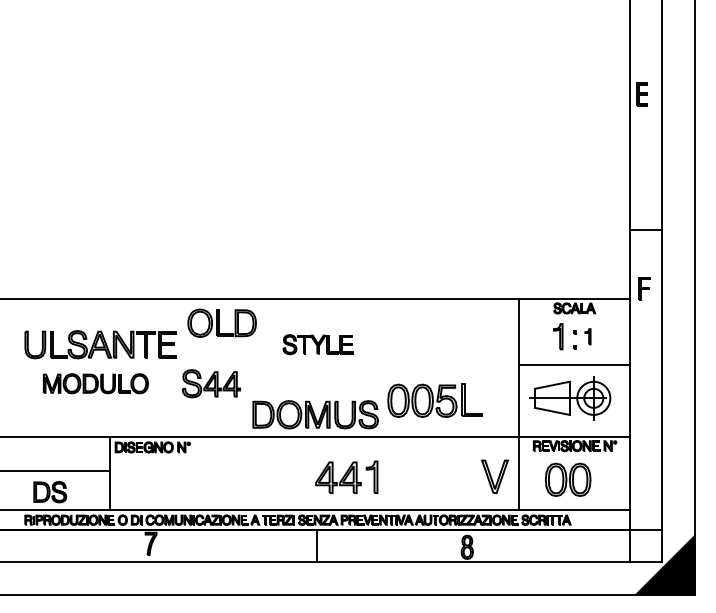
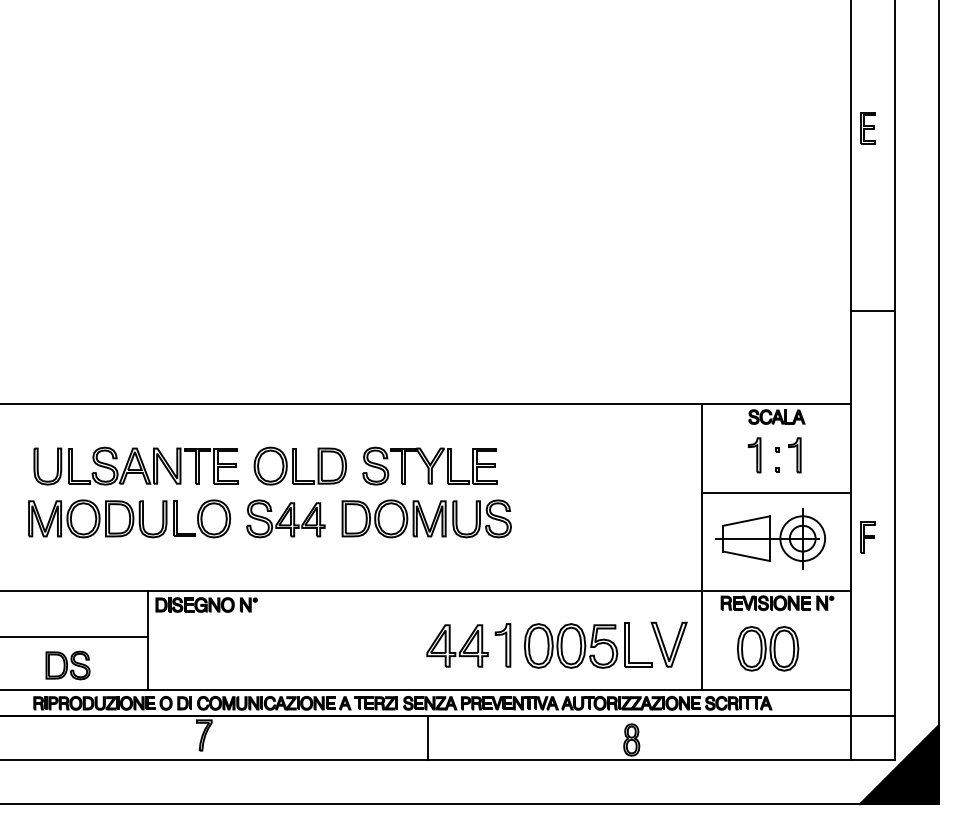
part: (643, 288) -> (867, 537), moved
part: (221, 322) -> (299, 465), moved
part: (587, 336) -> (794, 455), size x1.67
part: (317, 344) -> (429, 465), size x1.43
part: (95, 383) -> (129, 518), size x1.43
part: (435, 400) -> (588, 645), moved
part: (315, 414) -> (426, 518), moved

